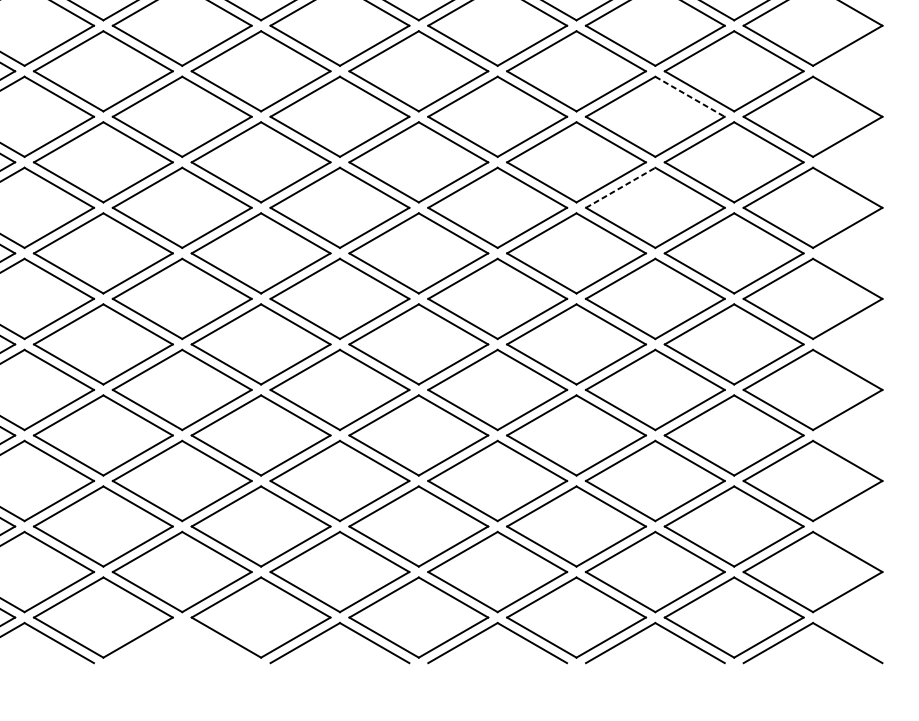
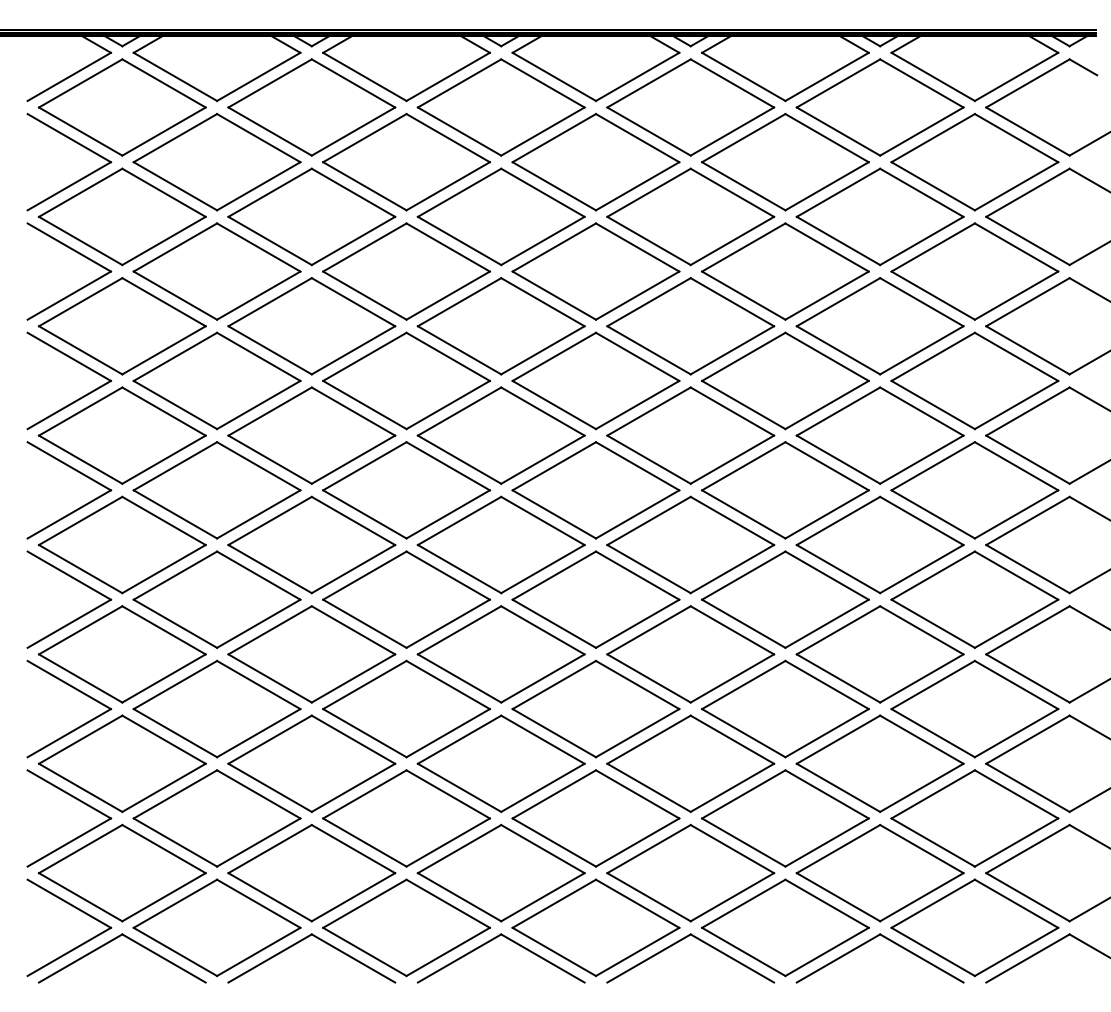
line: (690, 97) -> (922, 302), dashed -> solid
line: (620, 187) -> (838, 411), dashed -> solid
part: (175, 628) -> (303, 940), added

